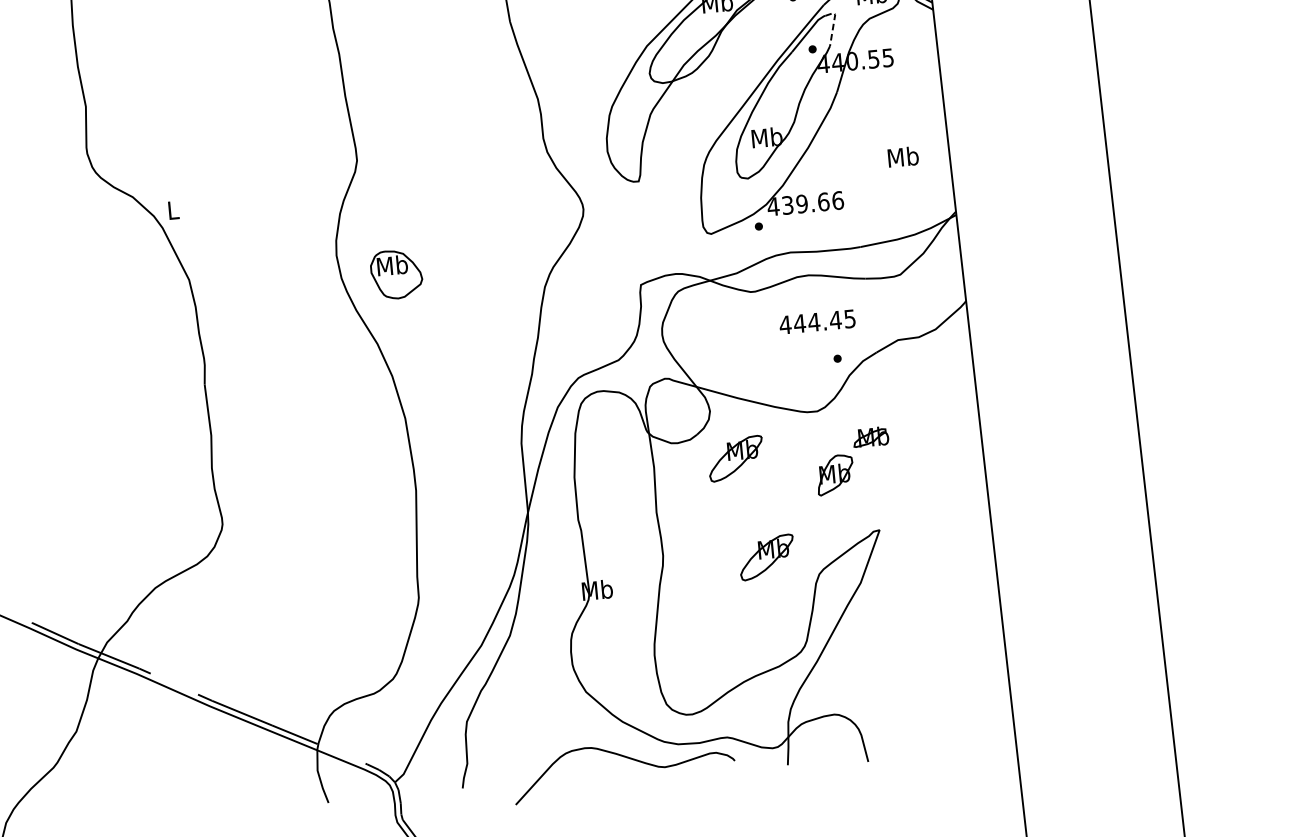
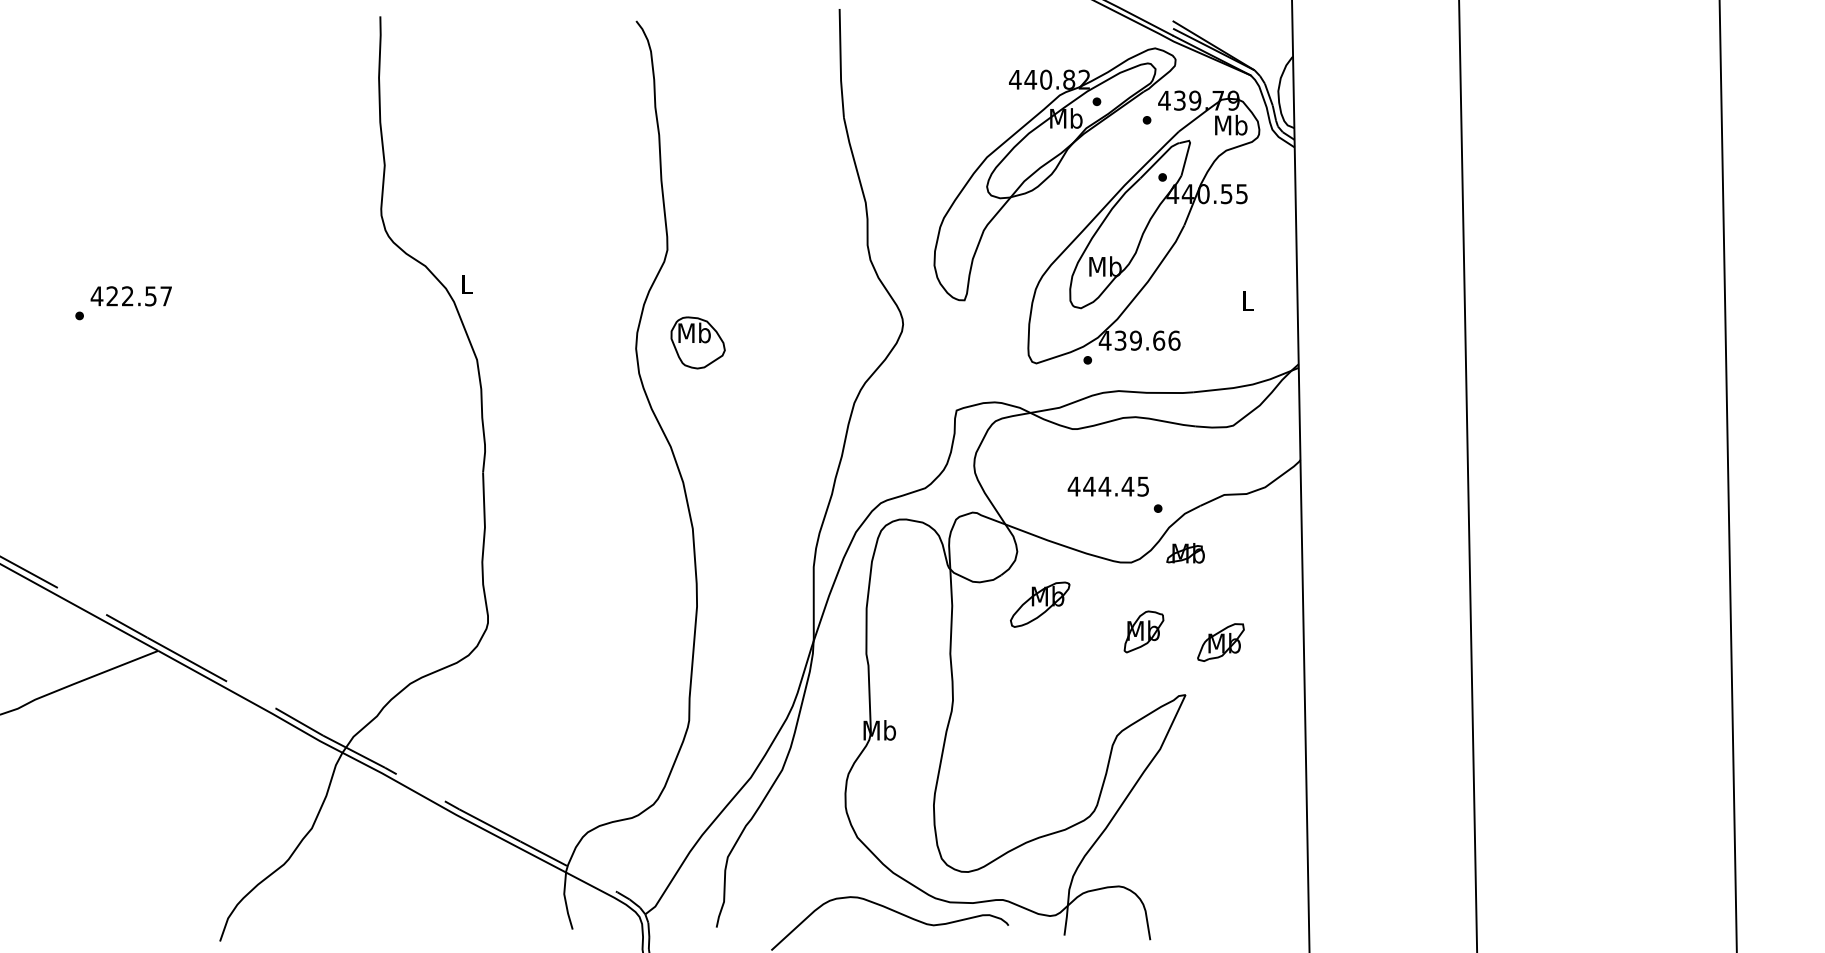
line: (833, 23) -> (1187, 152), dashed -> solid
text: (903, 156) -> (1248, 300), Mb -> L
part: (396, 274) -> (697, 342), moved
text: (816, 321) -> (1107, 486), moved
part: (870, 437) -> (1185, 553), moved
part: (907, 478) -> (1220, 642), added
part: (767, 557) -> (1063, 712), removed

